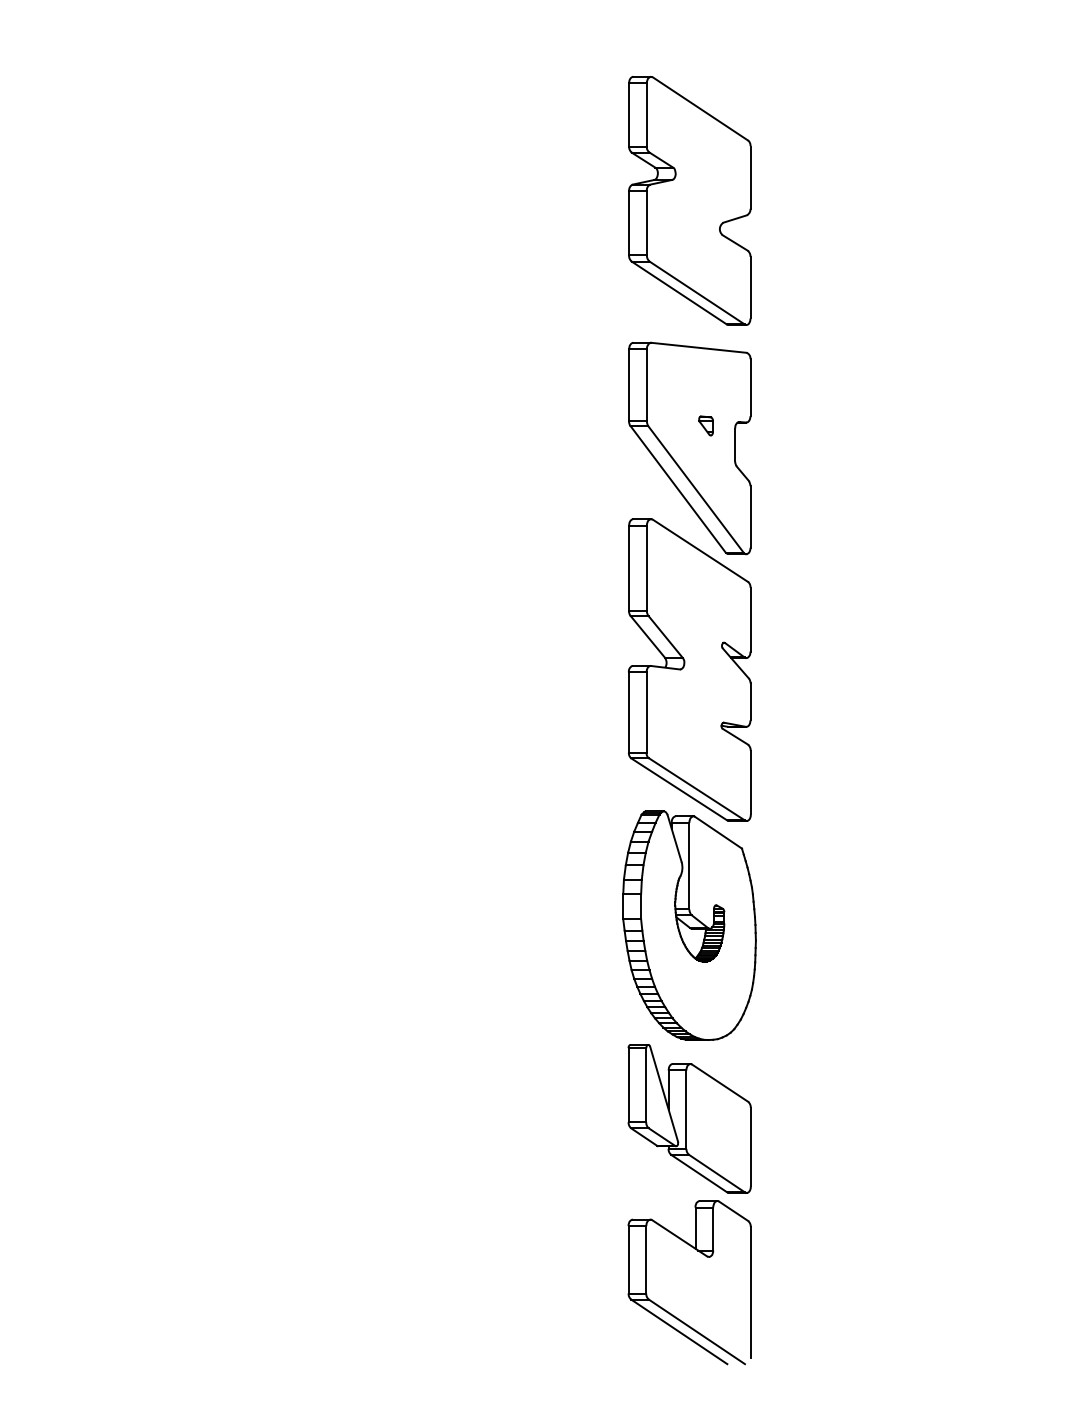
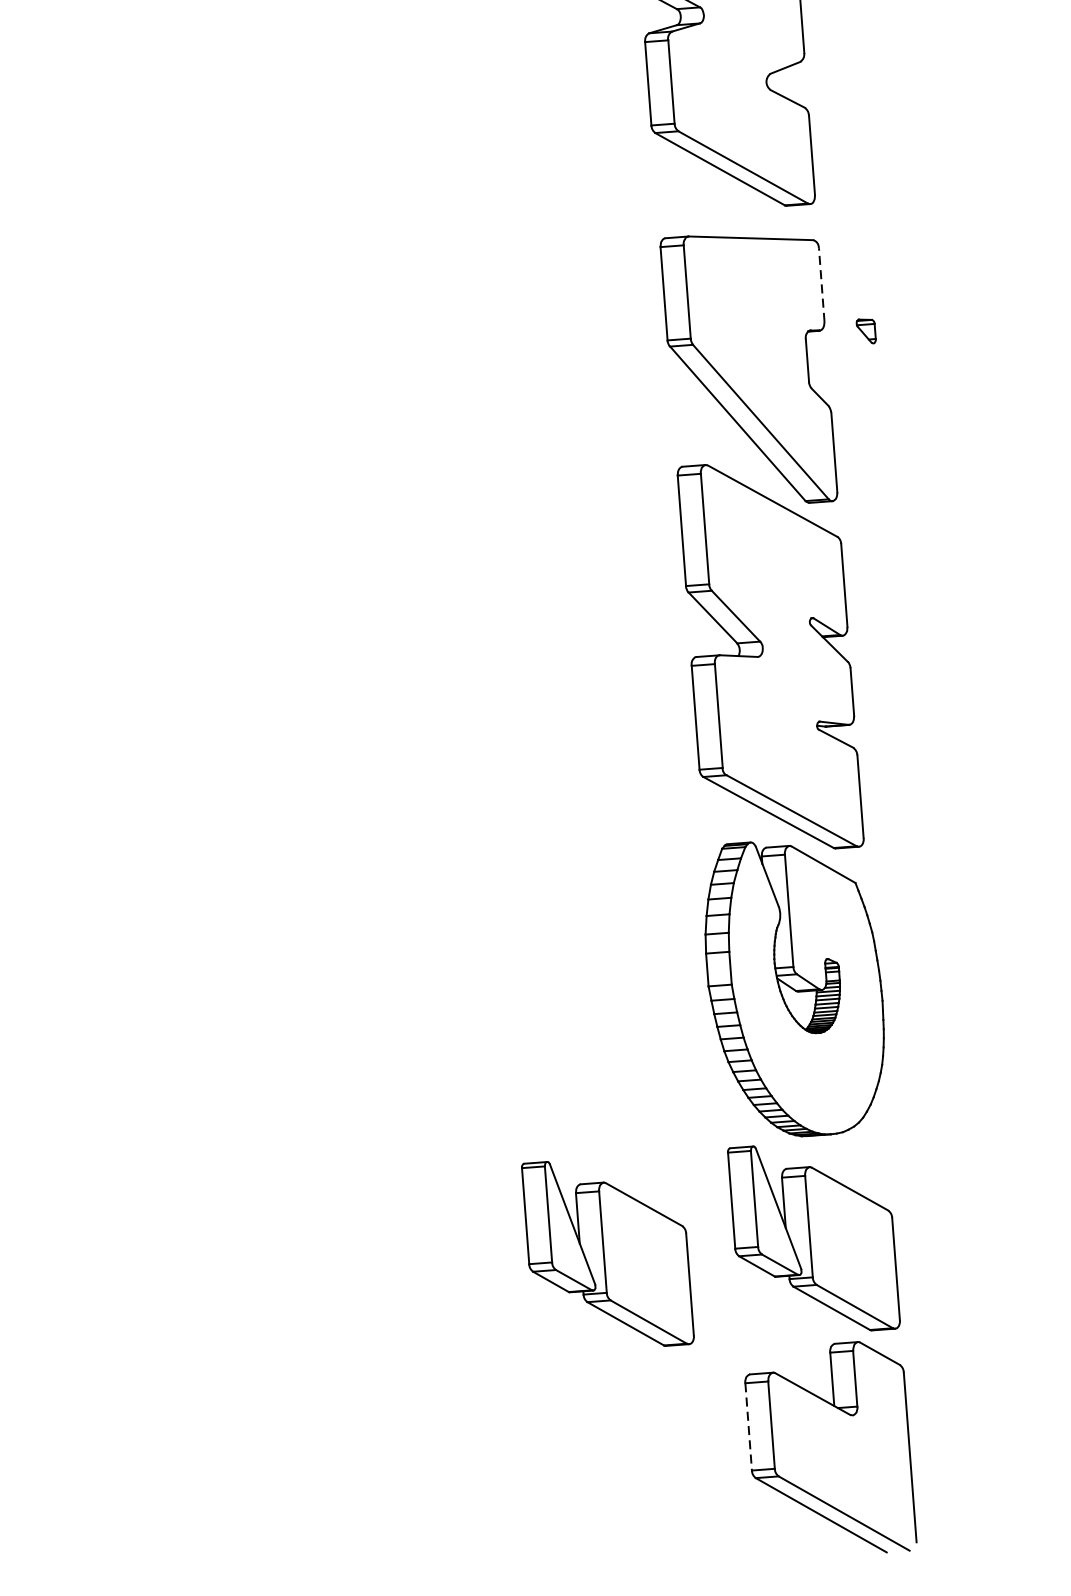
line: (750, 387) -> (821, 284), solid -> dashed
part: (705, 425) -> (865, 330), moved
part: (530, 1118) -> (607, 1253), added
line: (628, 1259) -> (748, 1426), solid -> dashed

